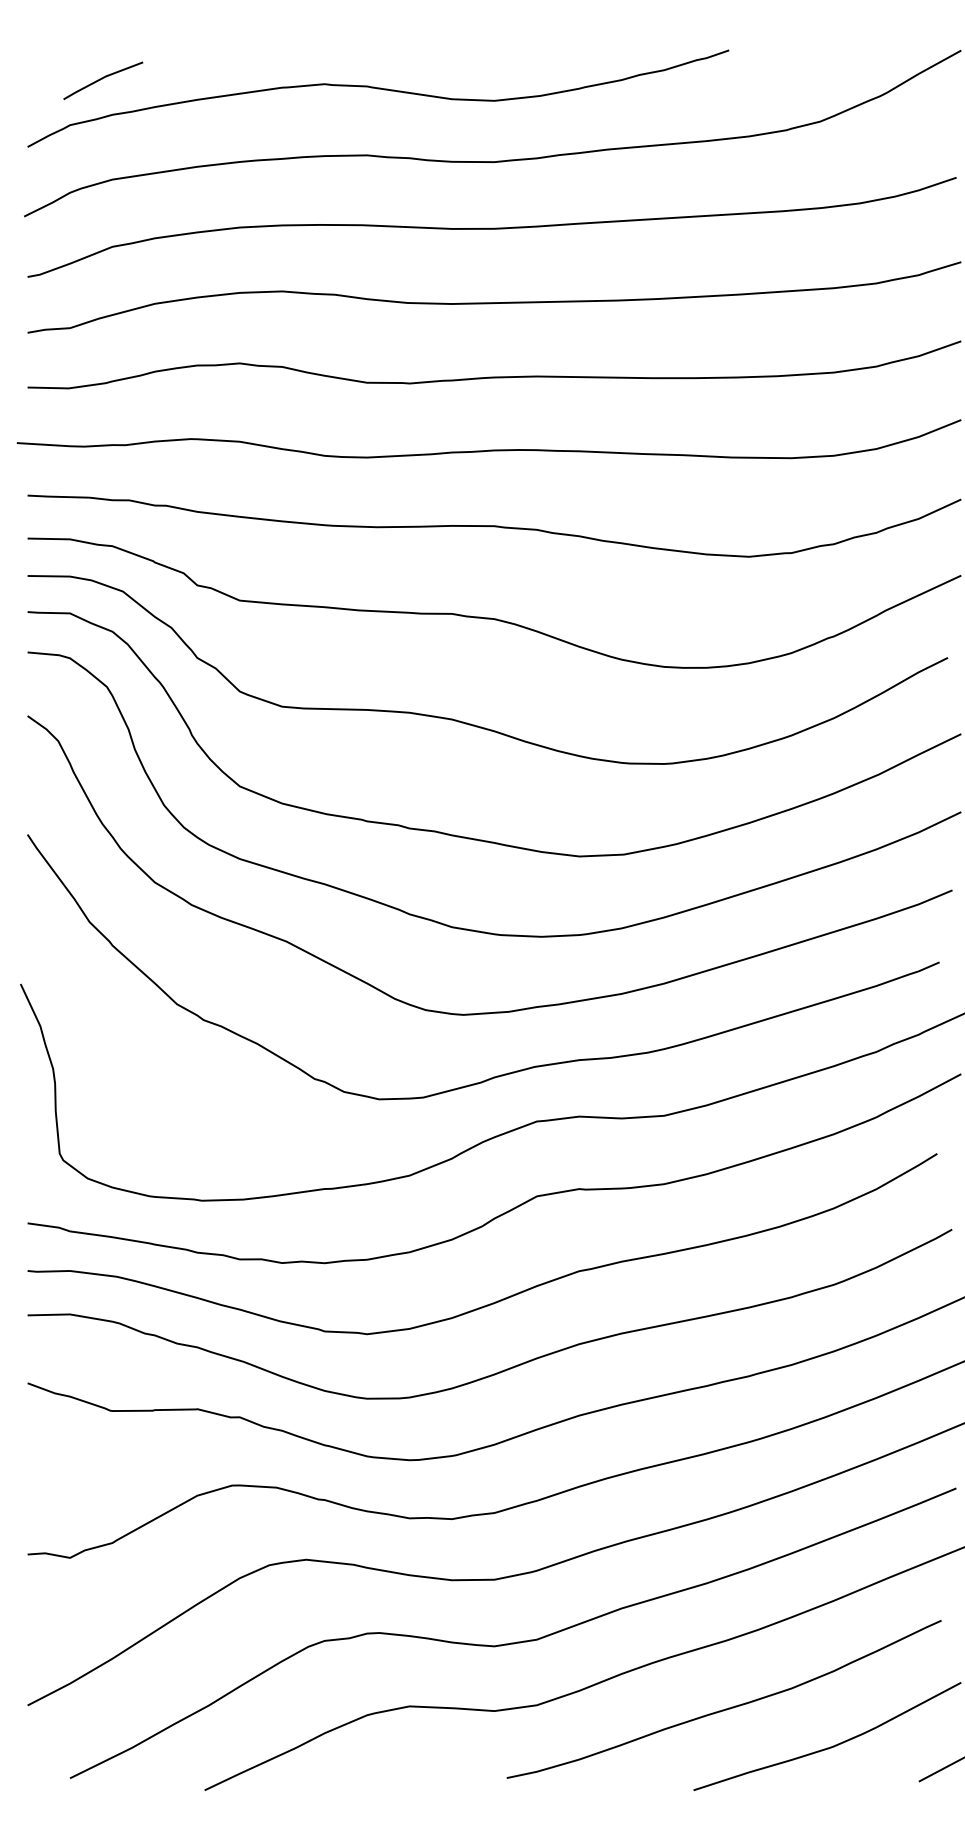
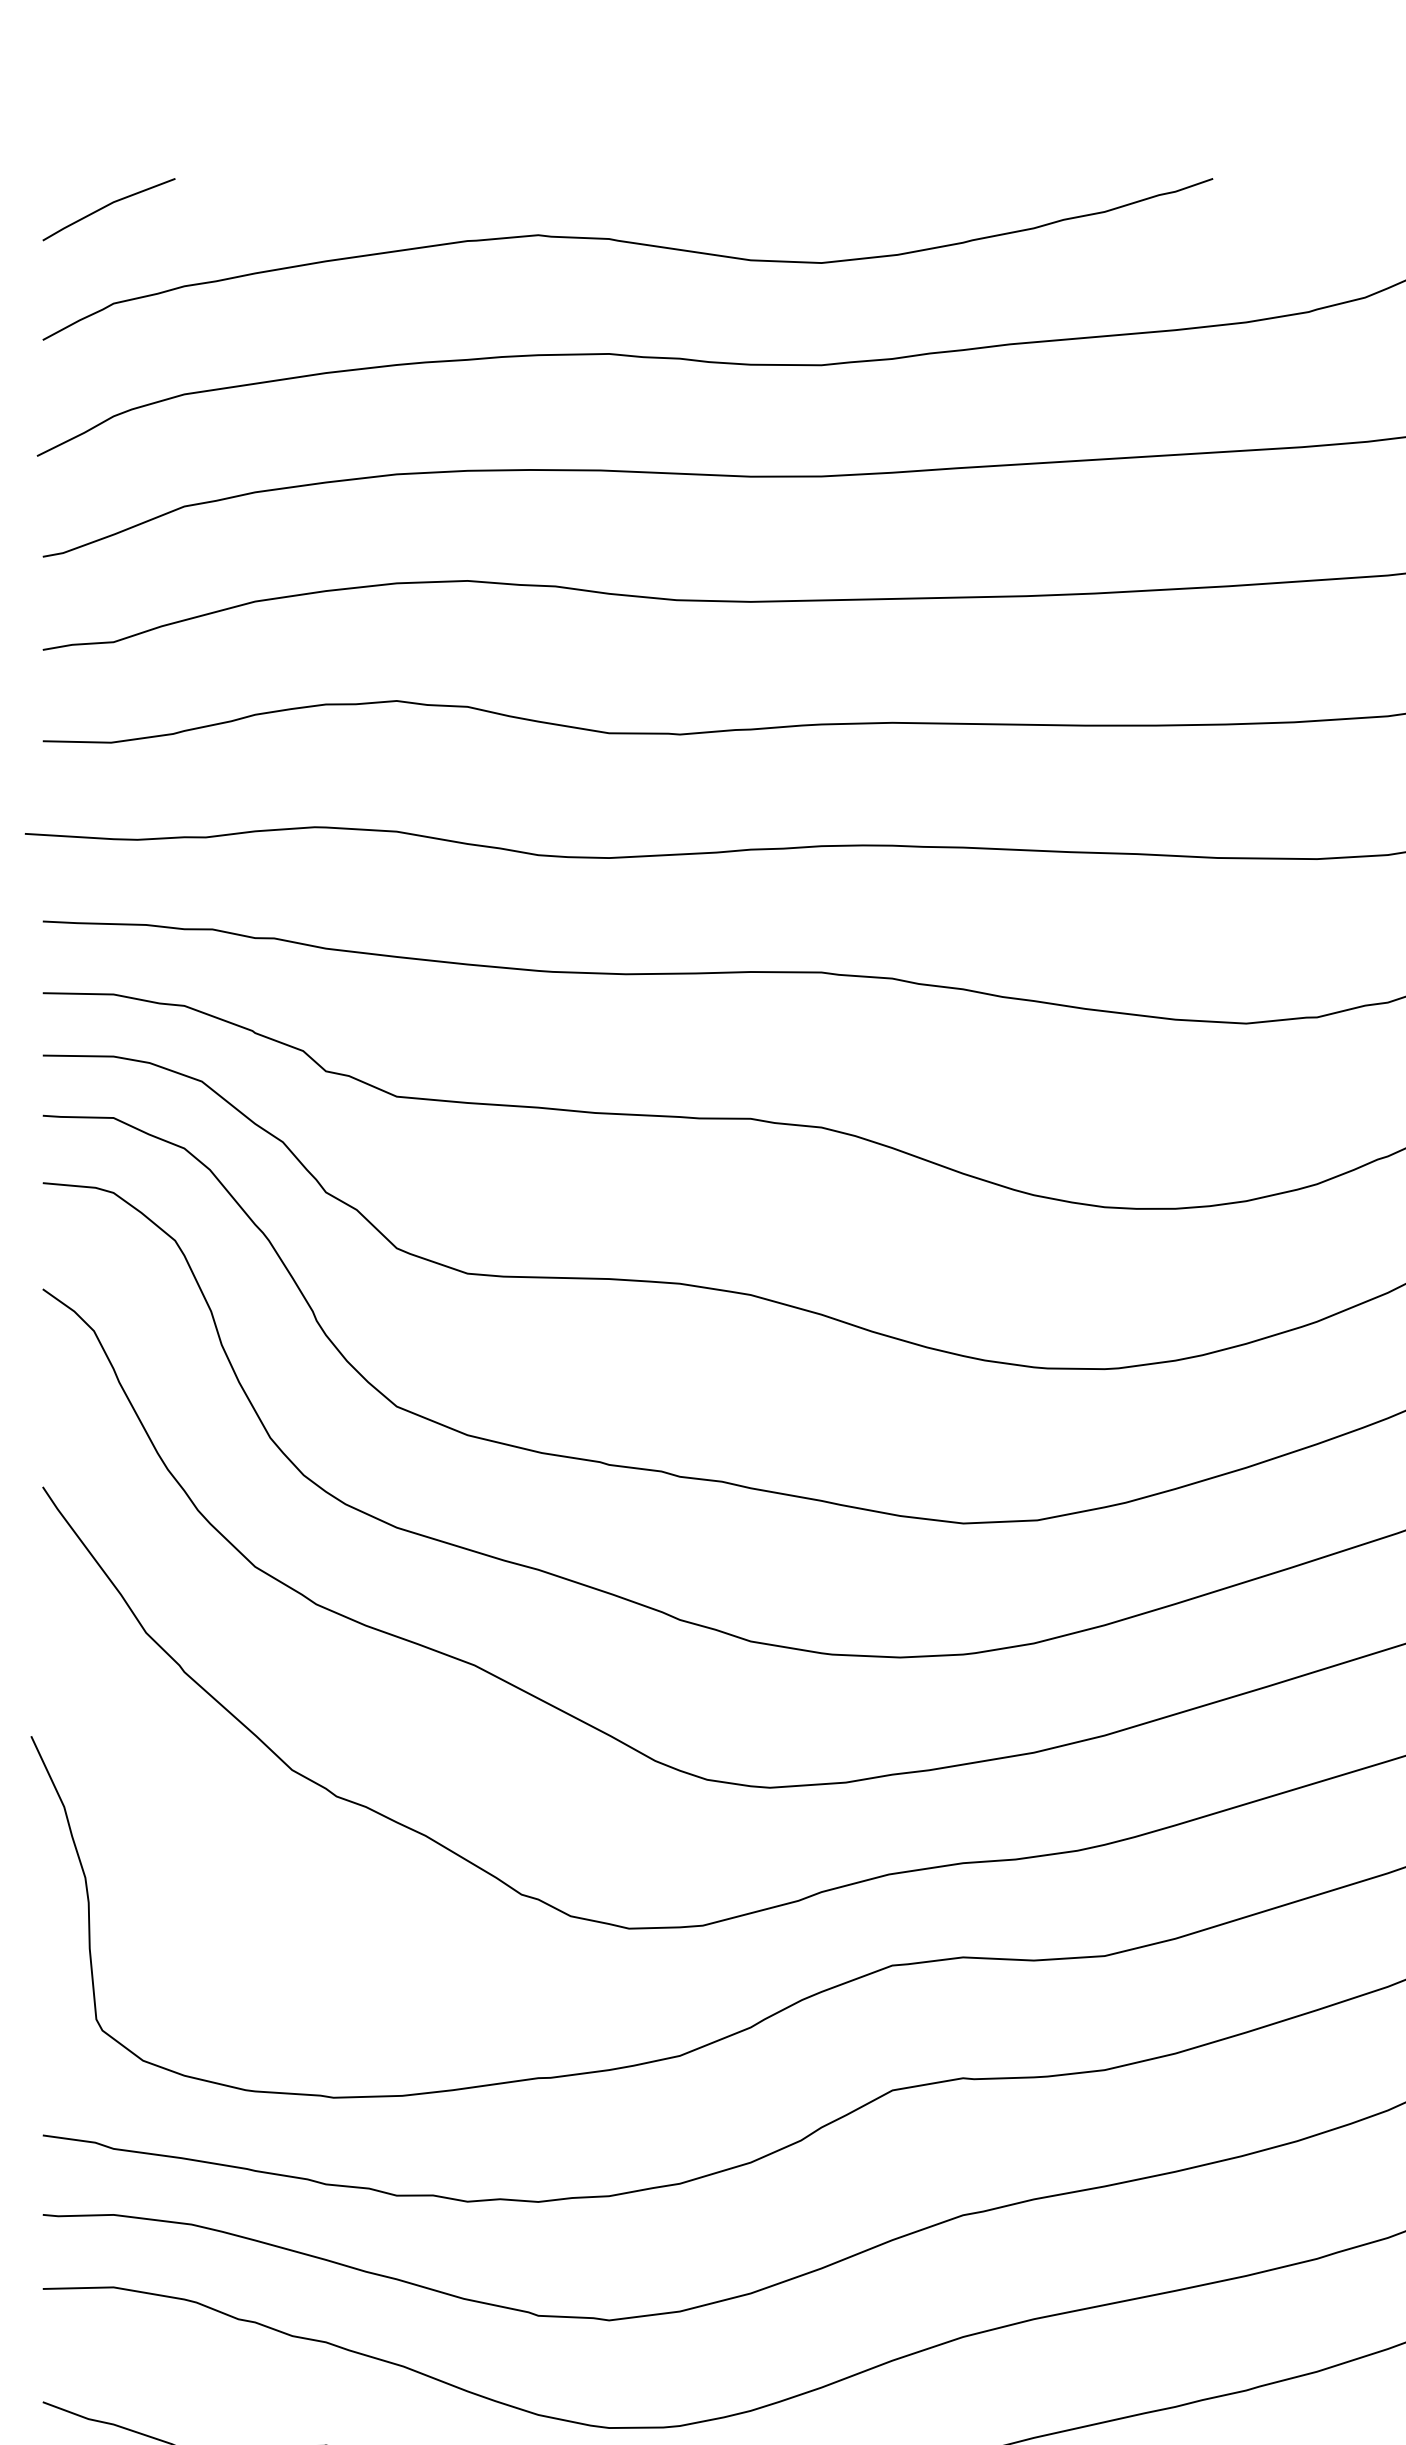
line: (102, 79) -> (107, 207), moved

